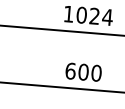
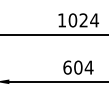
text: (95, 73) -> (88, 67), 600 -> 604

